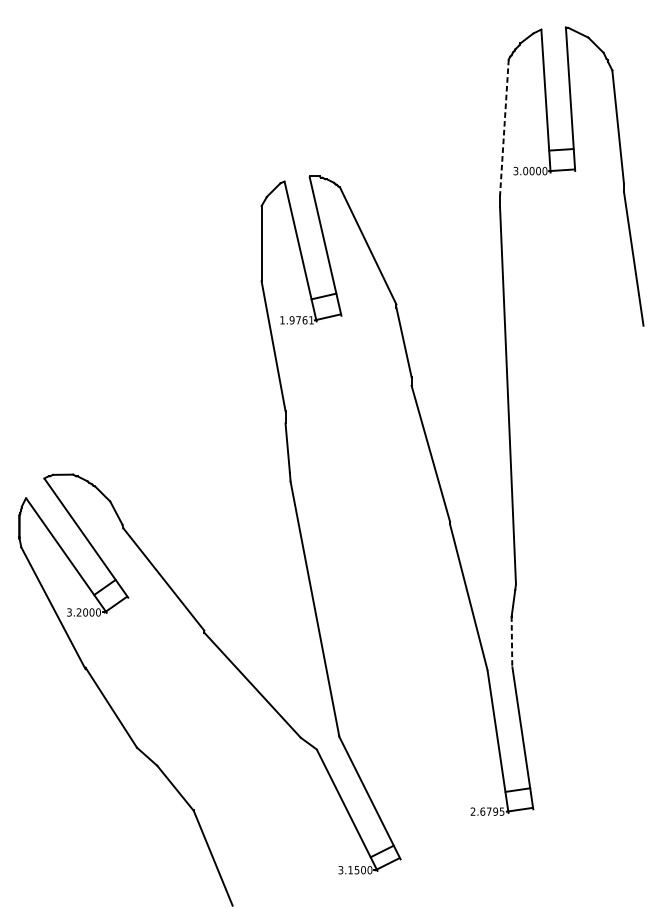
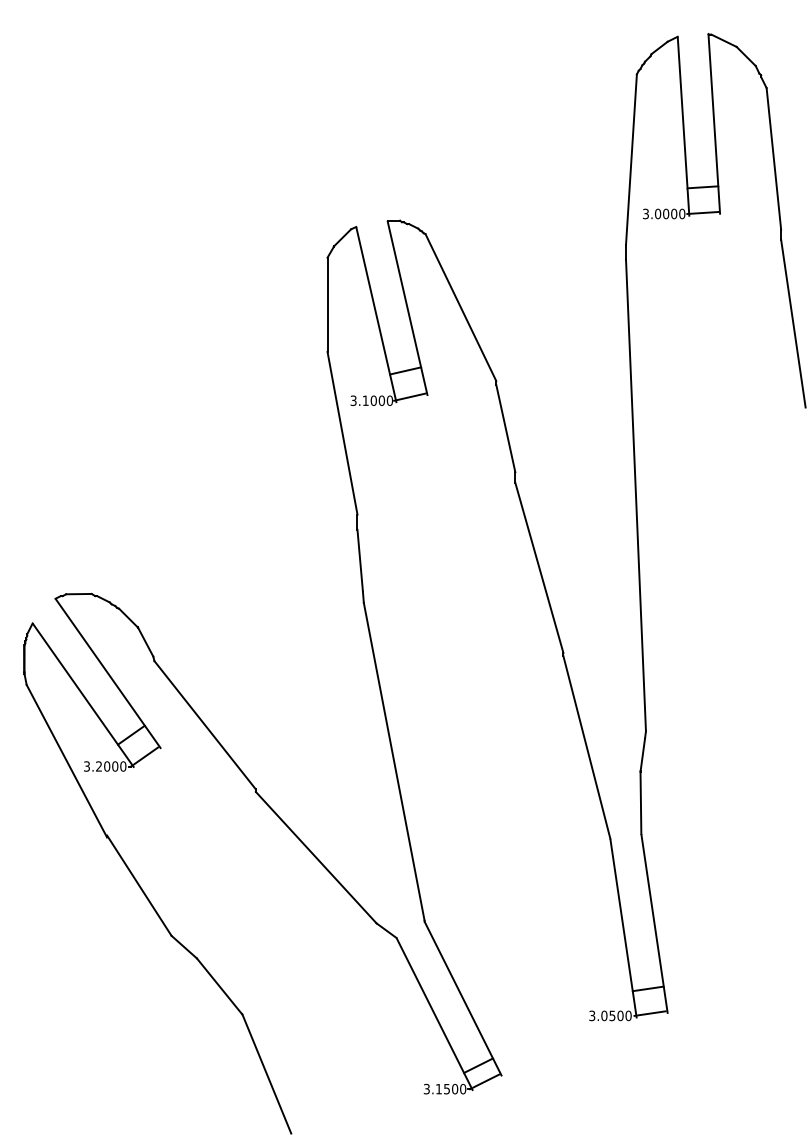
line: (504, 128) -> (631, 160), dashed -> solid
text: (296, 320) -> (371, 400), 1.9761 -> 3.1000
line: (511, 642) -> (640, 803), dashed -> solid
text: (487, 811) -> (610, 1015), 2.6795 -> 3.0500

